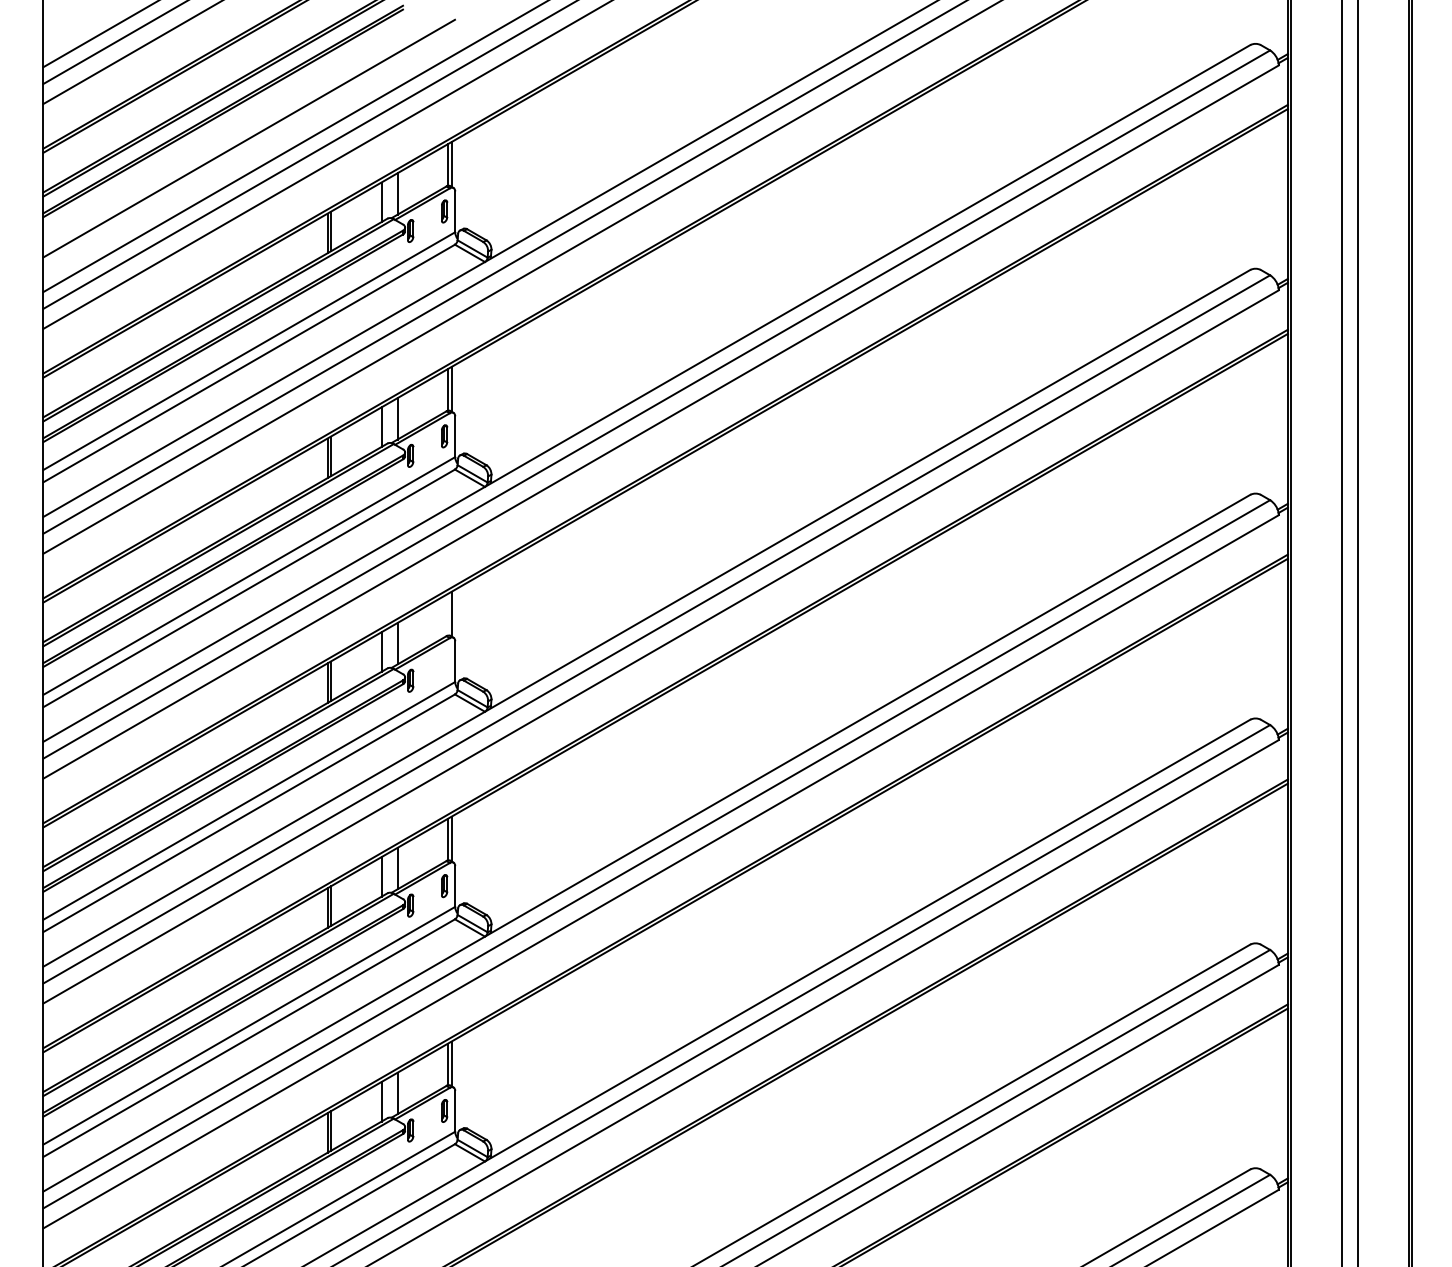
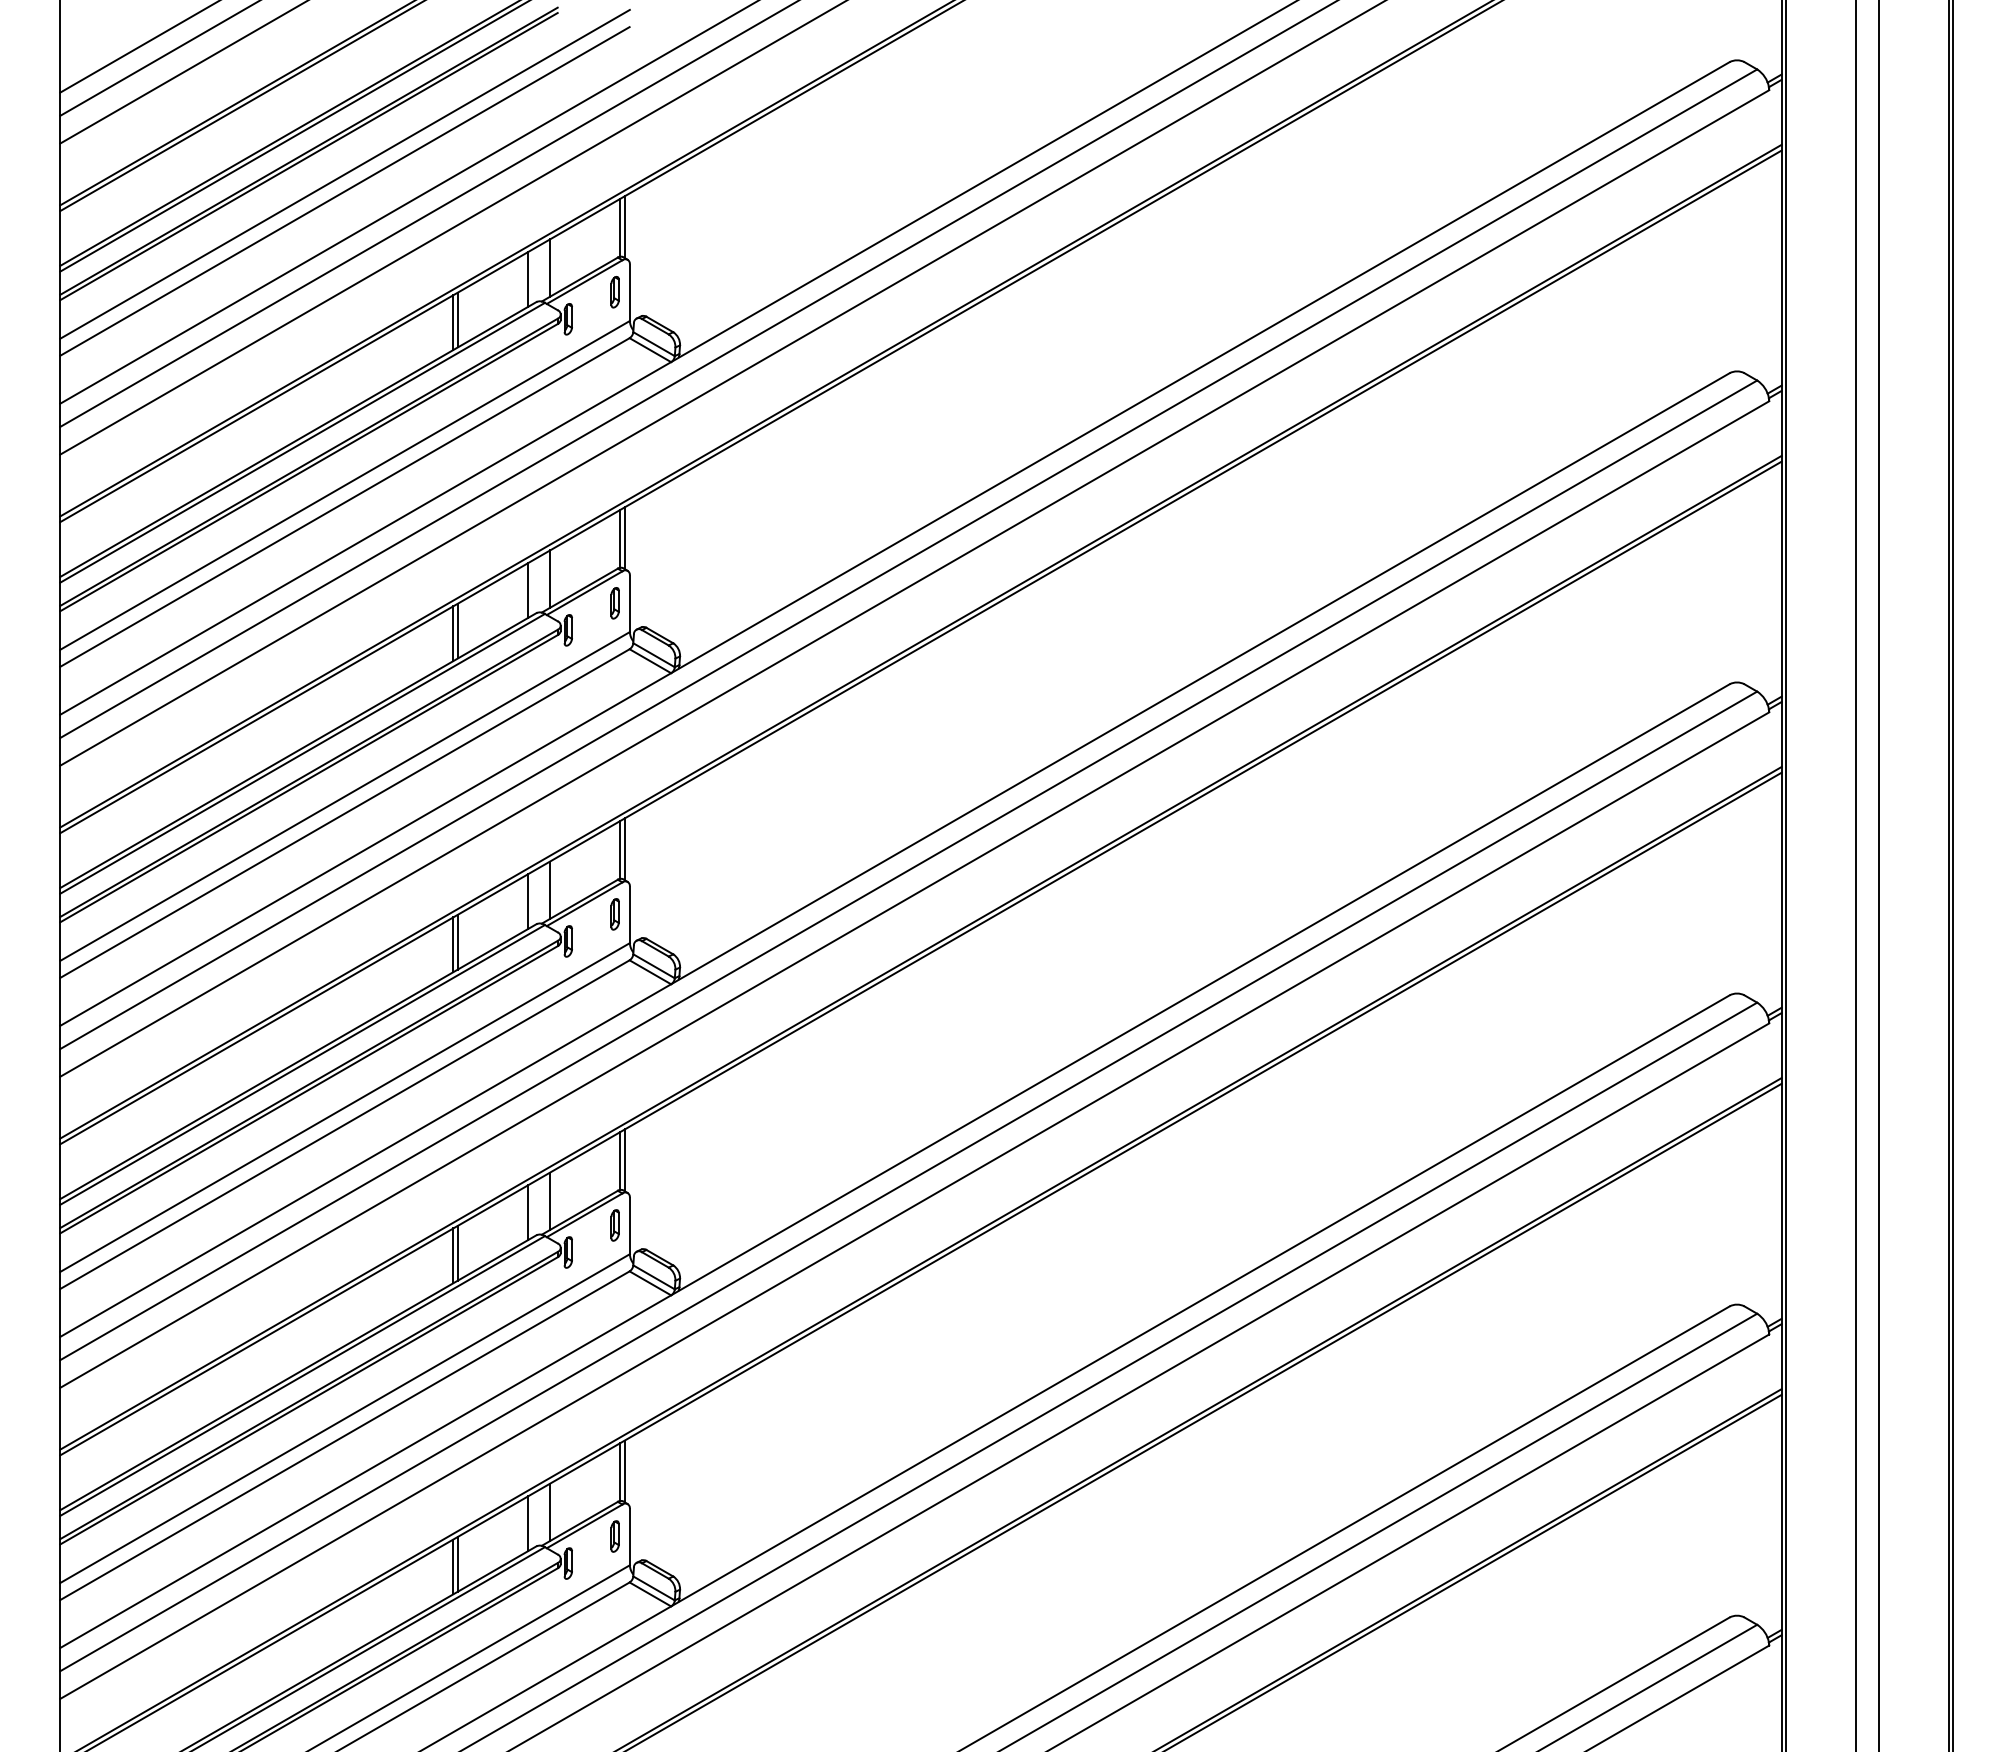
line: (248, 125) -> (344, 173), added
line: (448, 614) -> (620, 849), added
part: (444, 661) -> (614, 914), added

